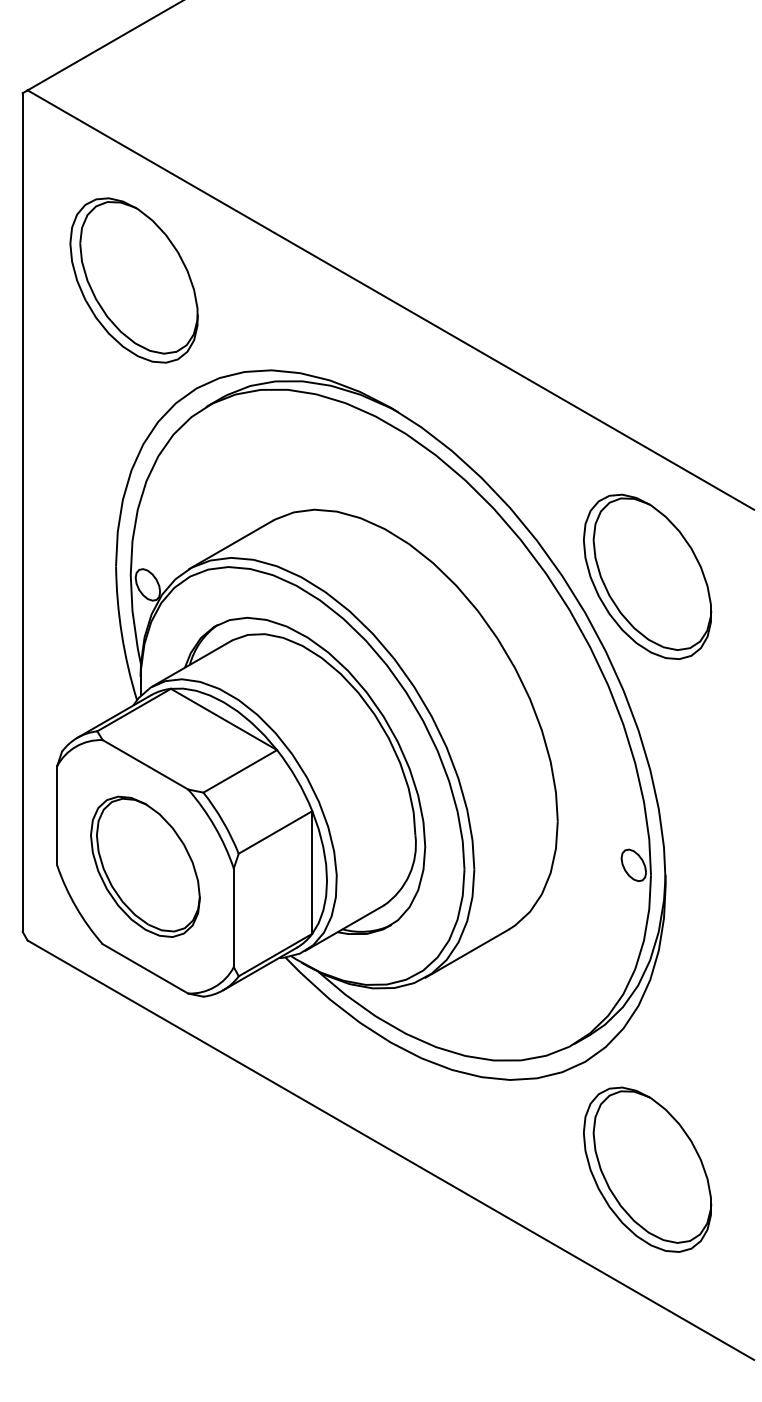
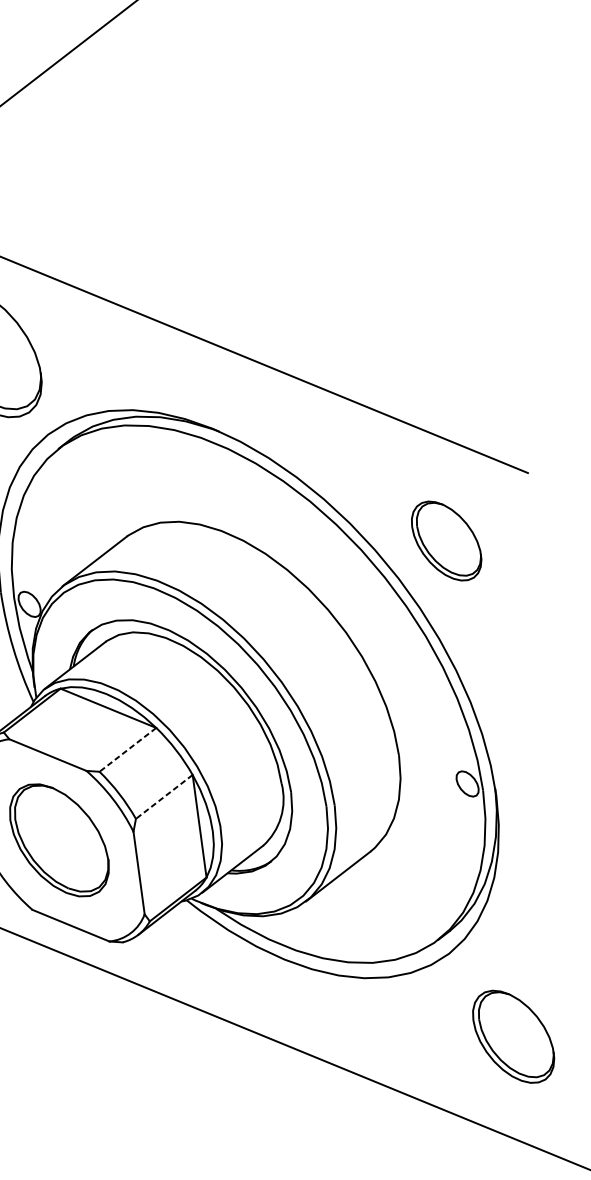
part: (647, 576) -> (446, 540), size x0.6
line: (239, 771) -> (127, 750), solid -> dashed
line: (275, 832) -> (164, 796), solid -> dashed
part: (647, 1169) -> (513, 1036), size x0.7

